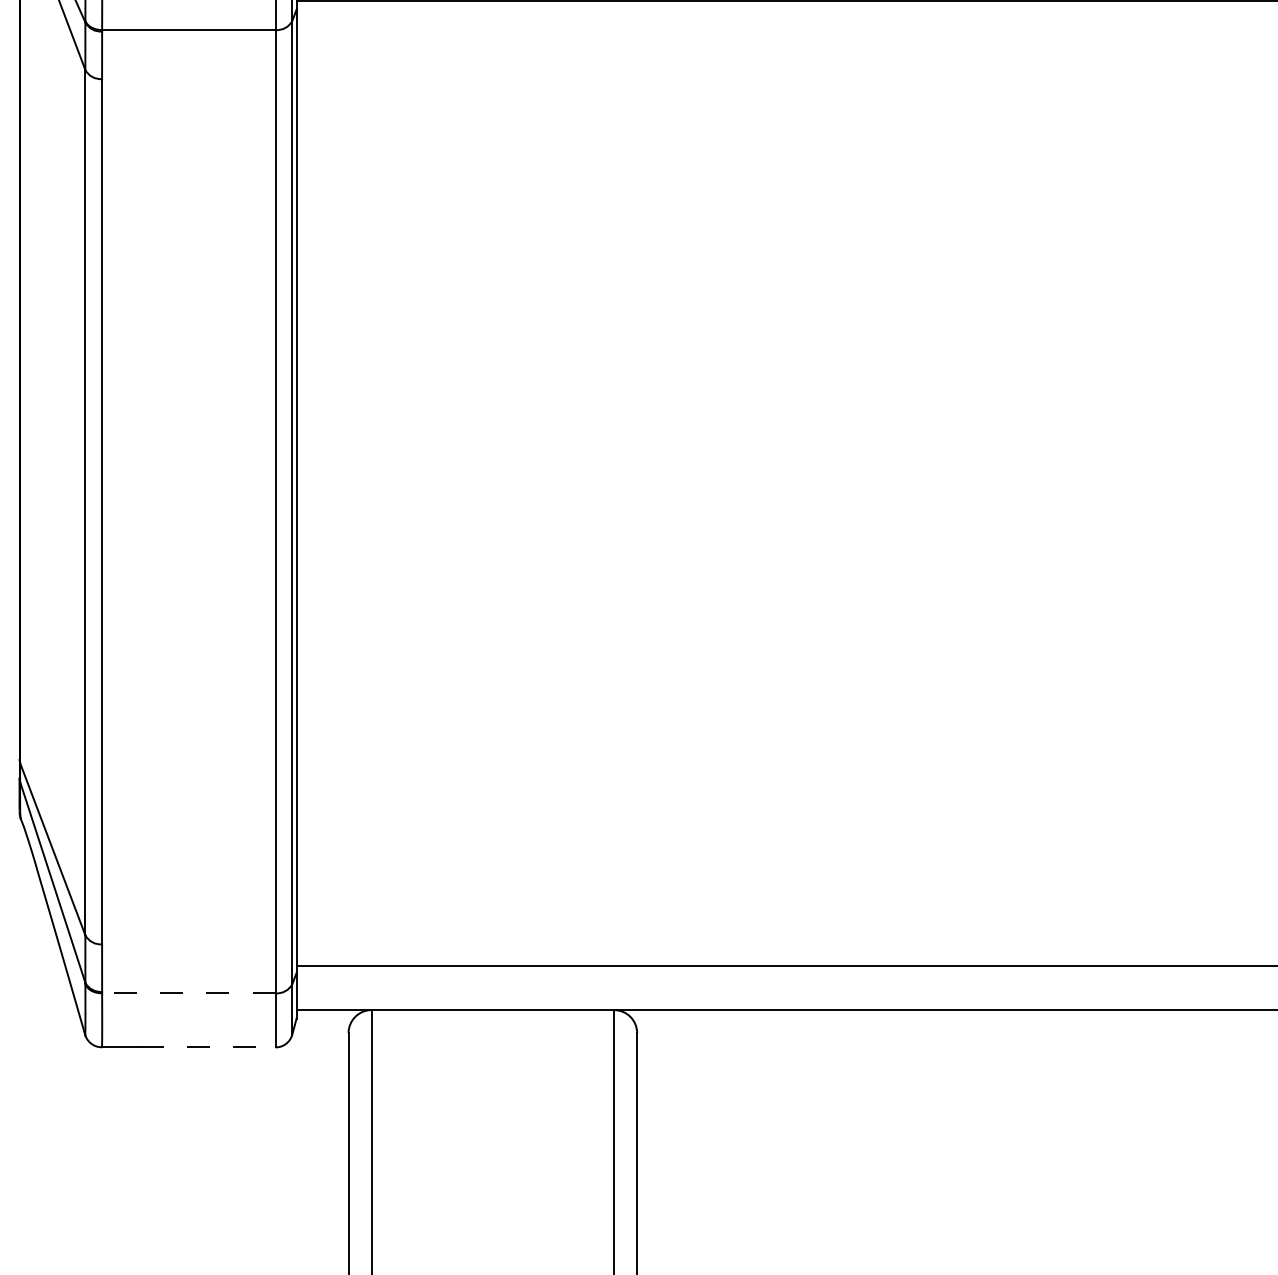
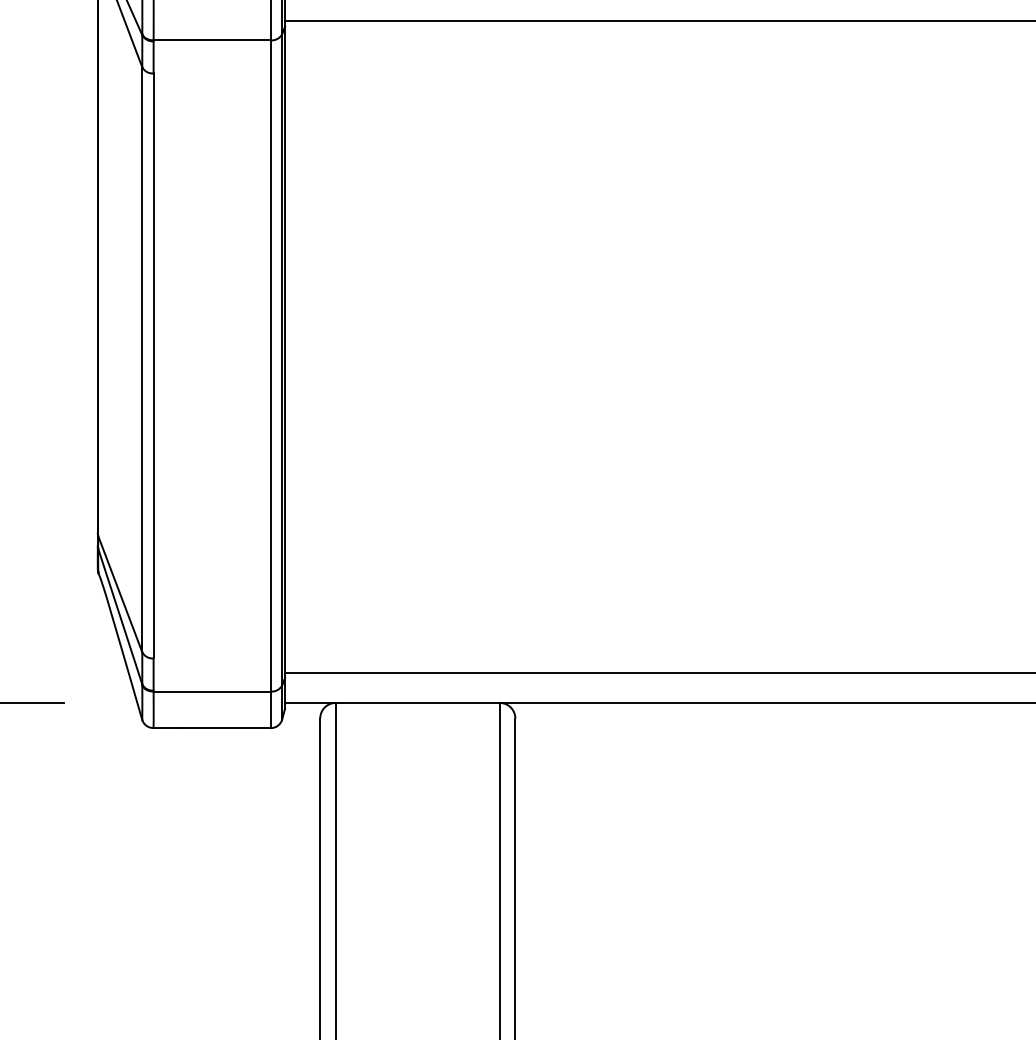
line: (189, 993) -> (212, 691), dashed -> solid
line: (208, 1047) -> (225, 728), dashed -> solid

